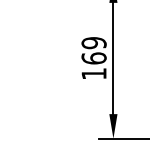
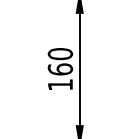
text: (93, 43) -> (59, 54), 169 -> 160

